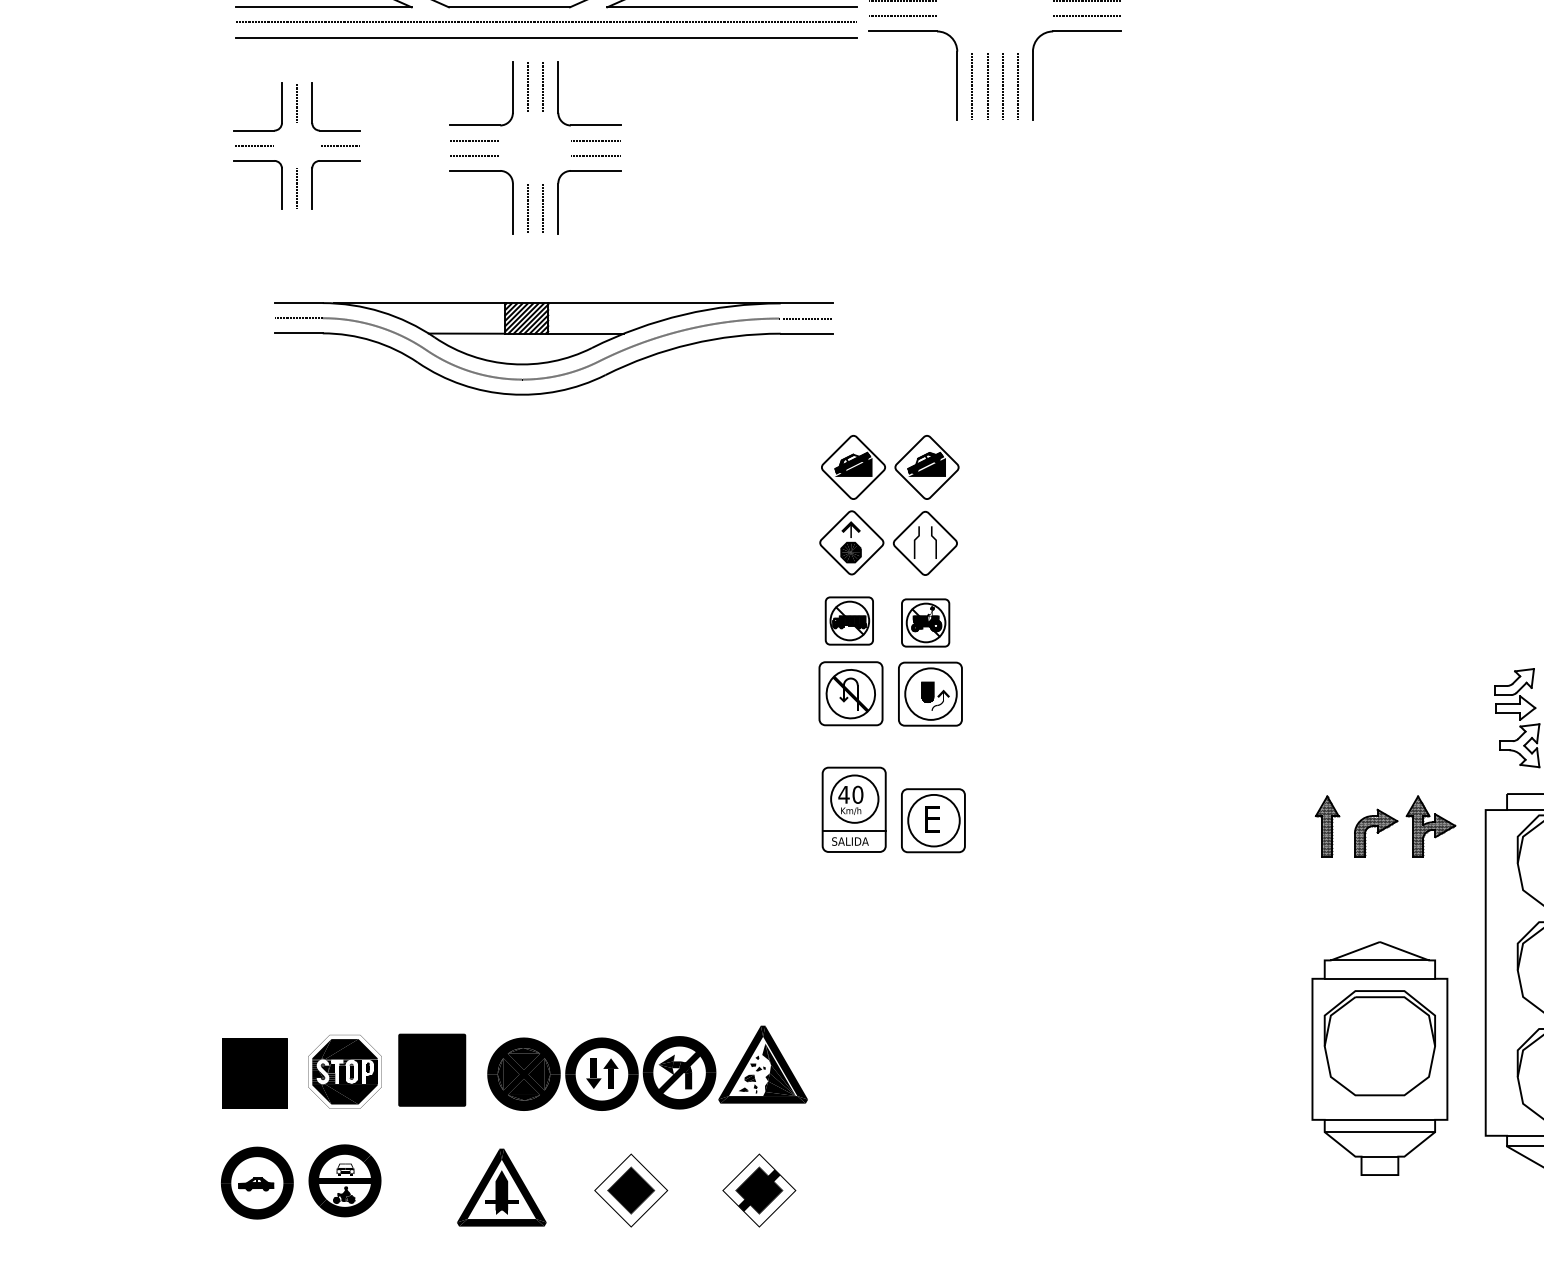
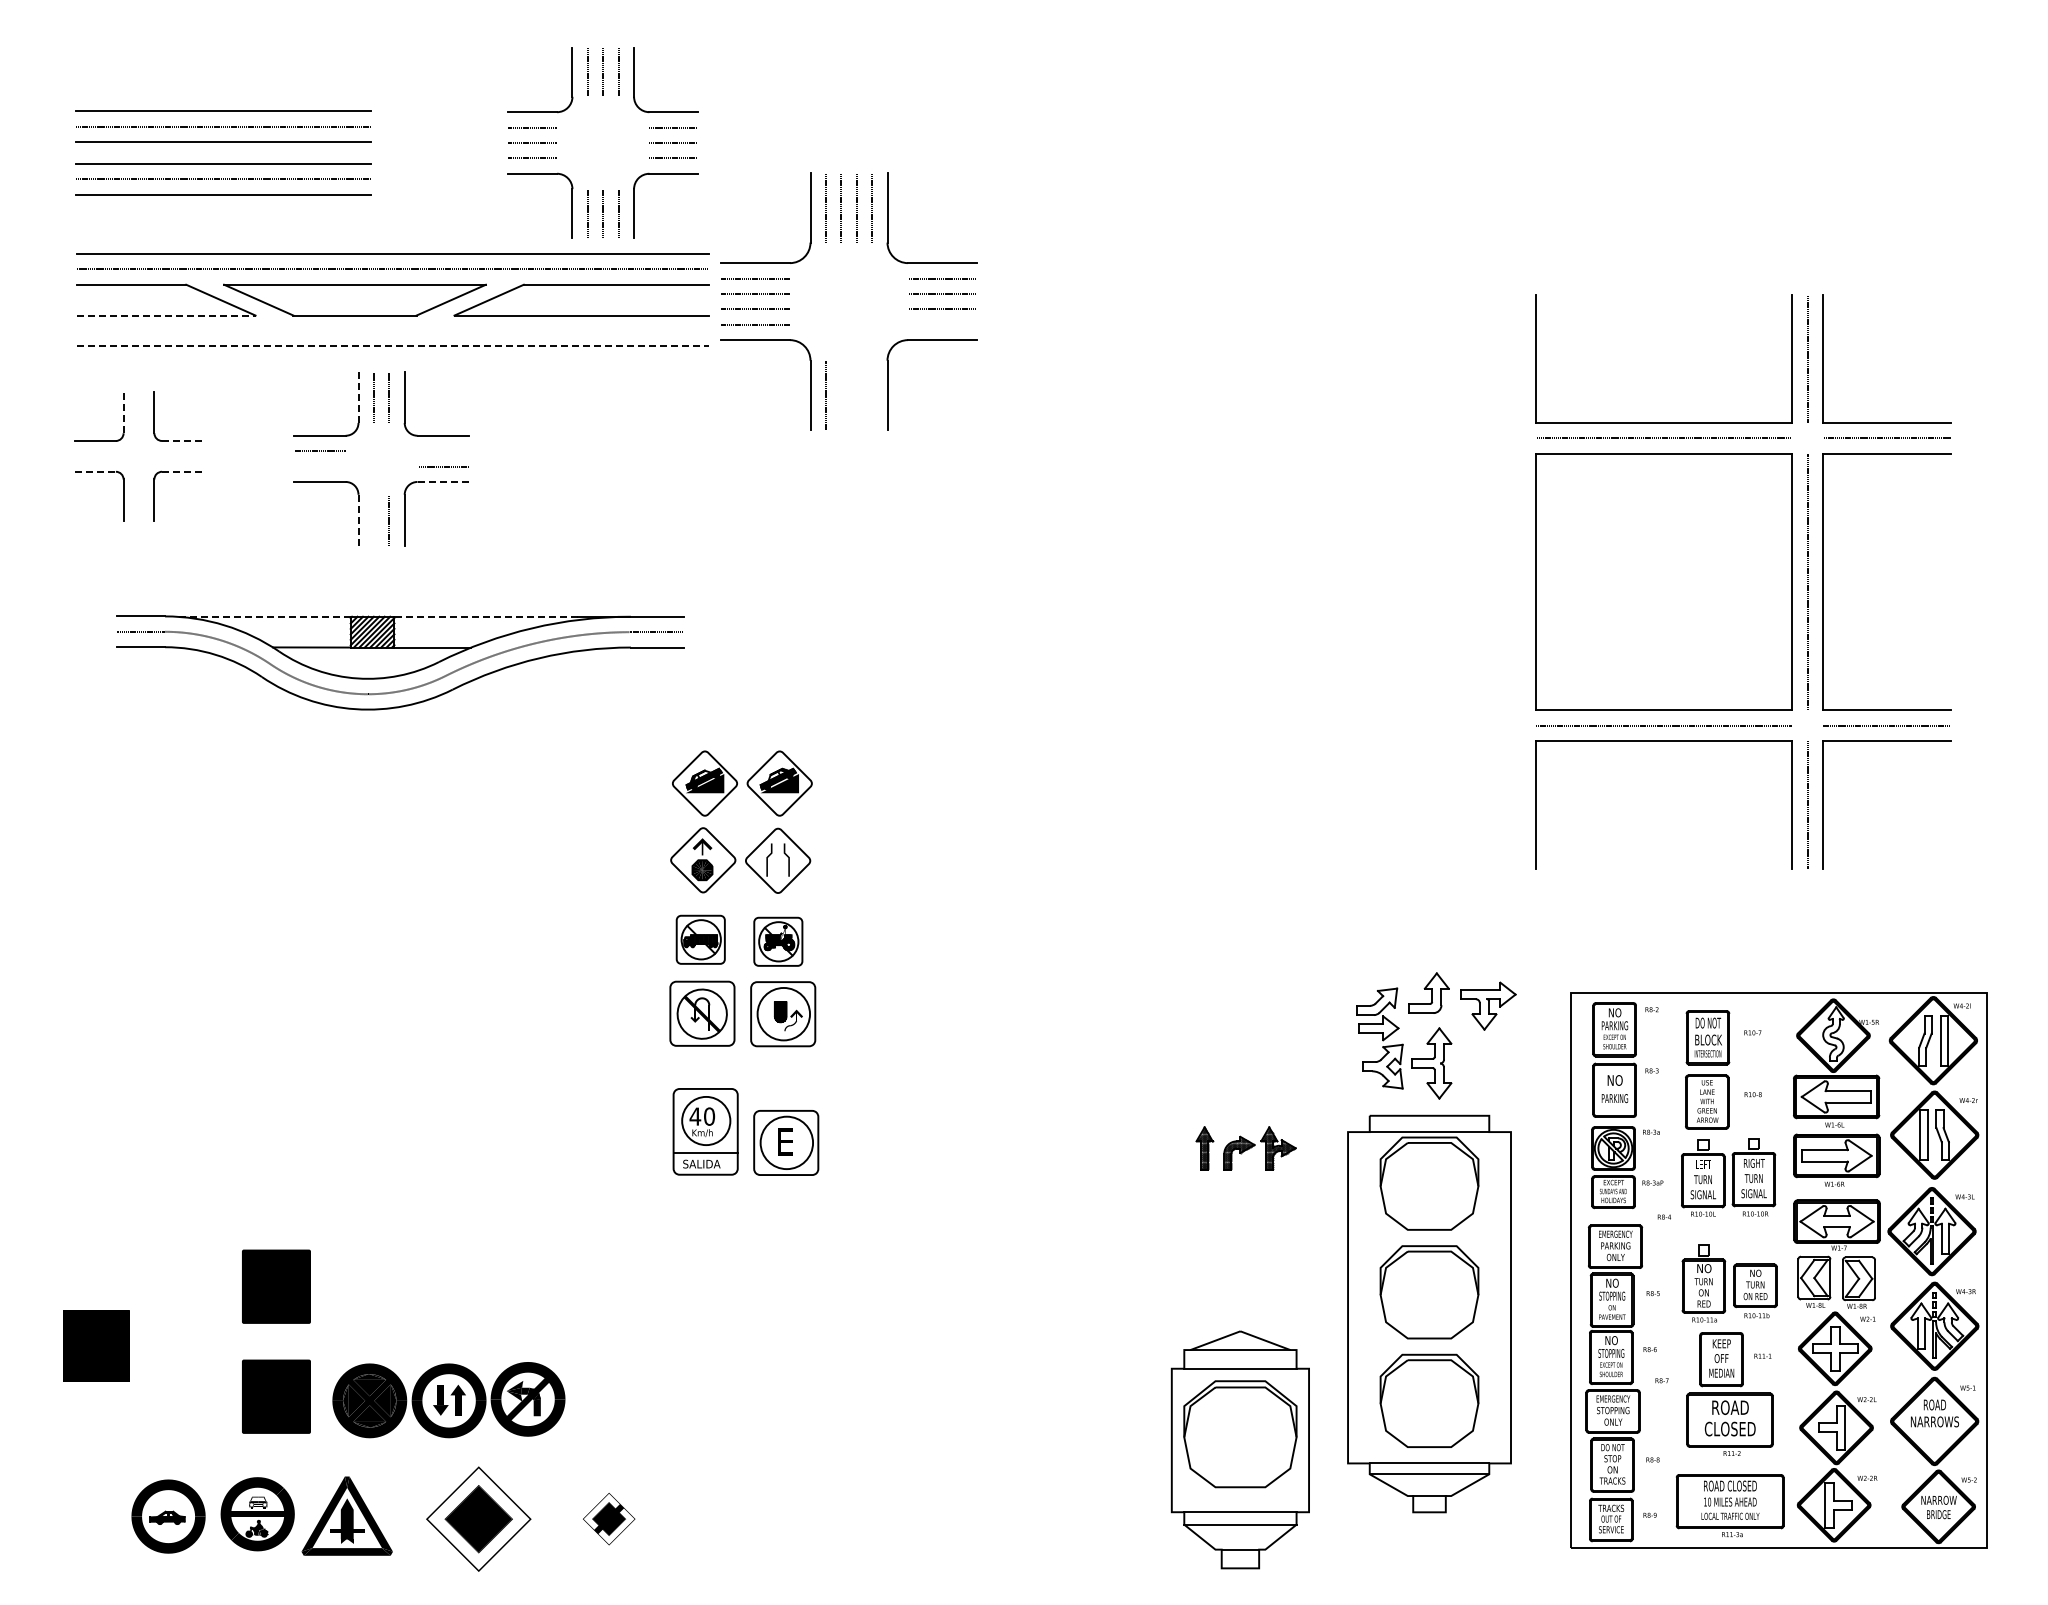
line: (324, 7) -> (166, 315), solid -> dashed
line: (1087, 16) -> (942, 324), removed
line: (546, 22) -> (392, 330), removed
line: (546, 37) -> (392, 346), solid -> dashed
line: (1002, 84) -> (856, 394), removed
line: (1018, 84) -> (872, 394), removed
line: (986, 85) -> (840, 395), removed
line: (512, 87) -> (358, 397), solid -> dashed
line: (281, 102) -> (123, 412), solid -> dashed
line: (297, 102) -> (139, 412), removed
line: (339, 130) -> (182, 440), solid -> dashed
line: (595, 140) -> (442, 451), removed
line: (253, 145) -> (94, 456), removed
line: (339, 145) -> (182, 456), removed
line: (474, 155) -> (319, 466), removed
line: (254, 160) -> (95, 471), solid -> dashed
line: (339, 160) -> (182, 471), solid -> dashed
line: (596, 170) -> (443, 481), solid -> dashed
line: (297, 188) -> (139, 499), removed
line: (512, 208) -> (358, 520), solid -> dashed
line: (527, 208) -> (373, 520), removed
line: (419, 303) -> (263, 616), solid -> dashed
line: (638, 303) -> (486, 616), solid -> dashed
part: (1384, 826) -> (1245, 1148), size x0.7
part: (432, 961) -> (276, 1286), added
part: (1379, 1058) -> (1239, 1449), moved
part: (762, 1064) -> (612, 1390), removed
part: (344, 1070) -> (187, 1397), removed
part: (255, 1072) -> (96, 1345), moved
part: (293, 1182) -> (205, 1515), moved
part: (630, 1189) -> (478, 1518), size x1.4
part: (758, 1189) -> (608, 1518), size x0.7

